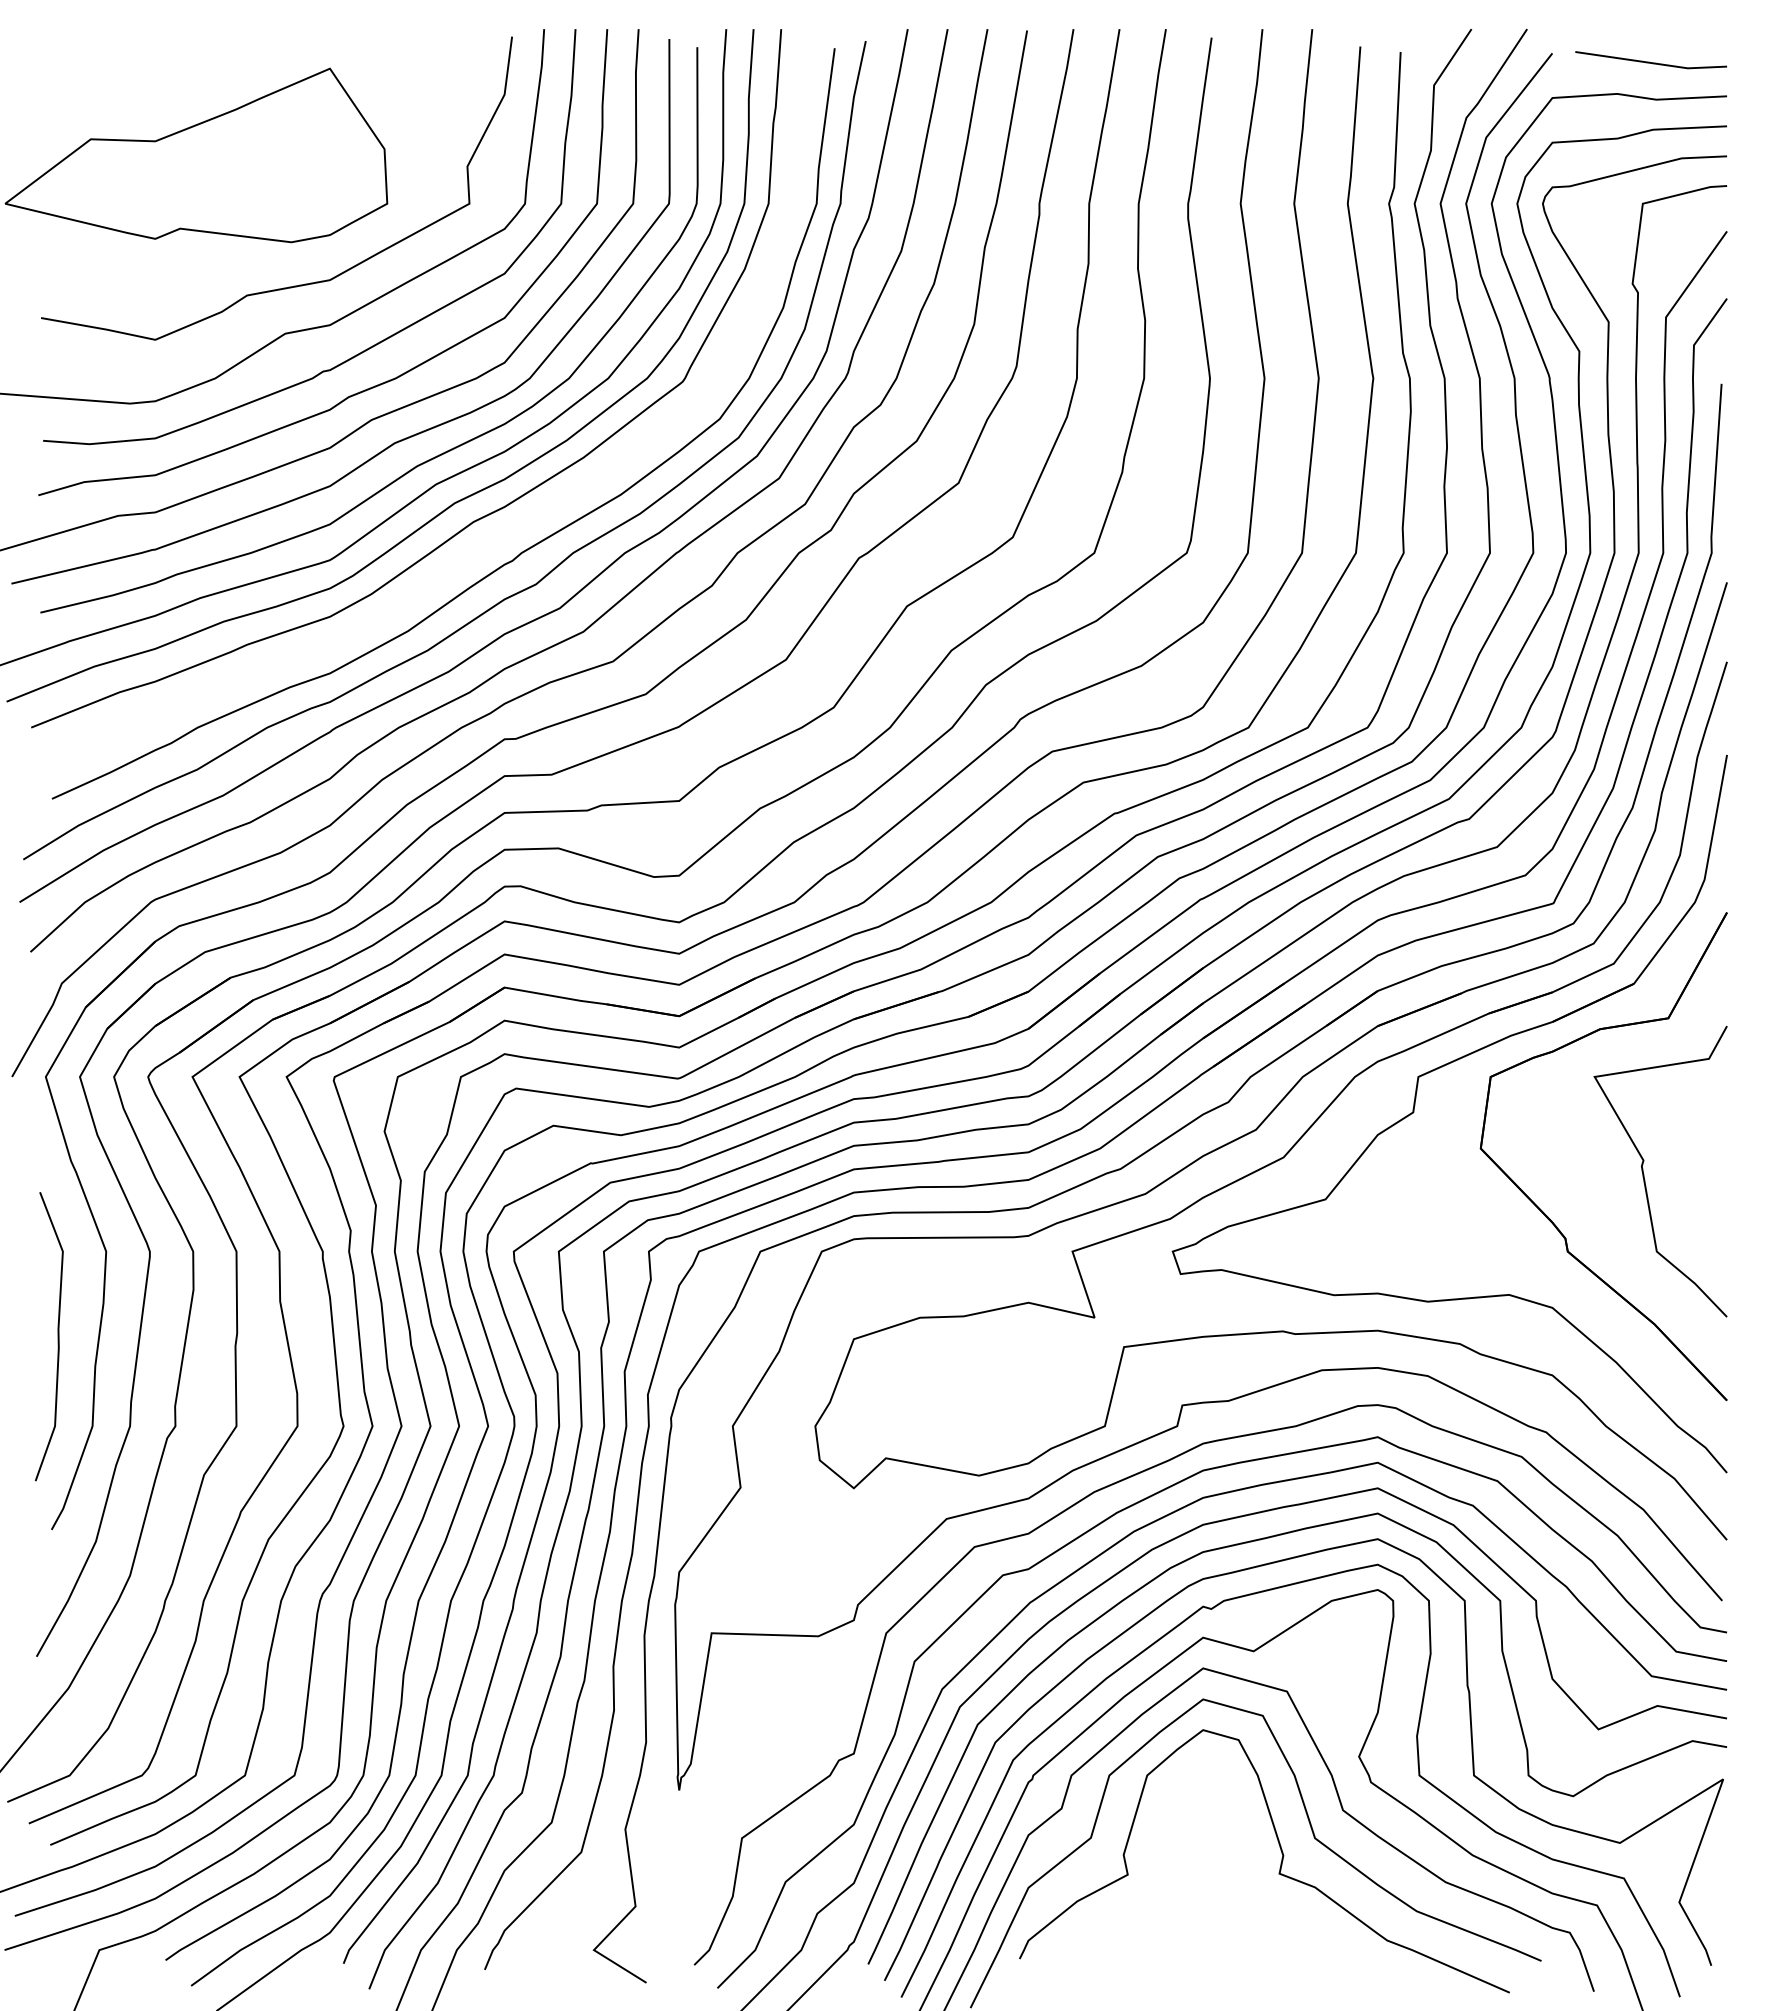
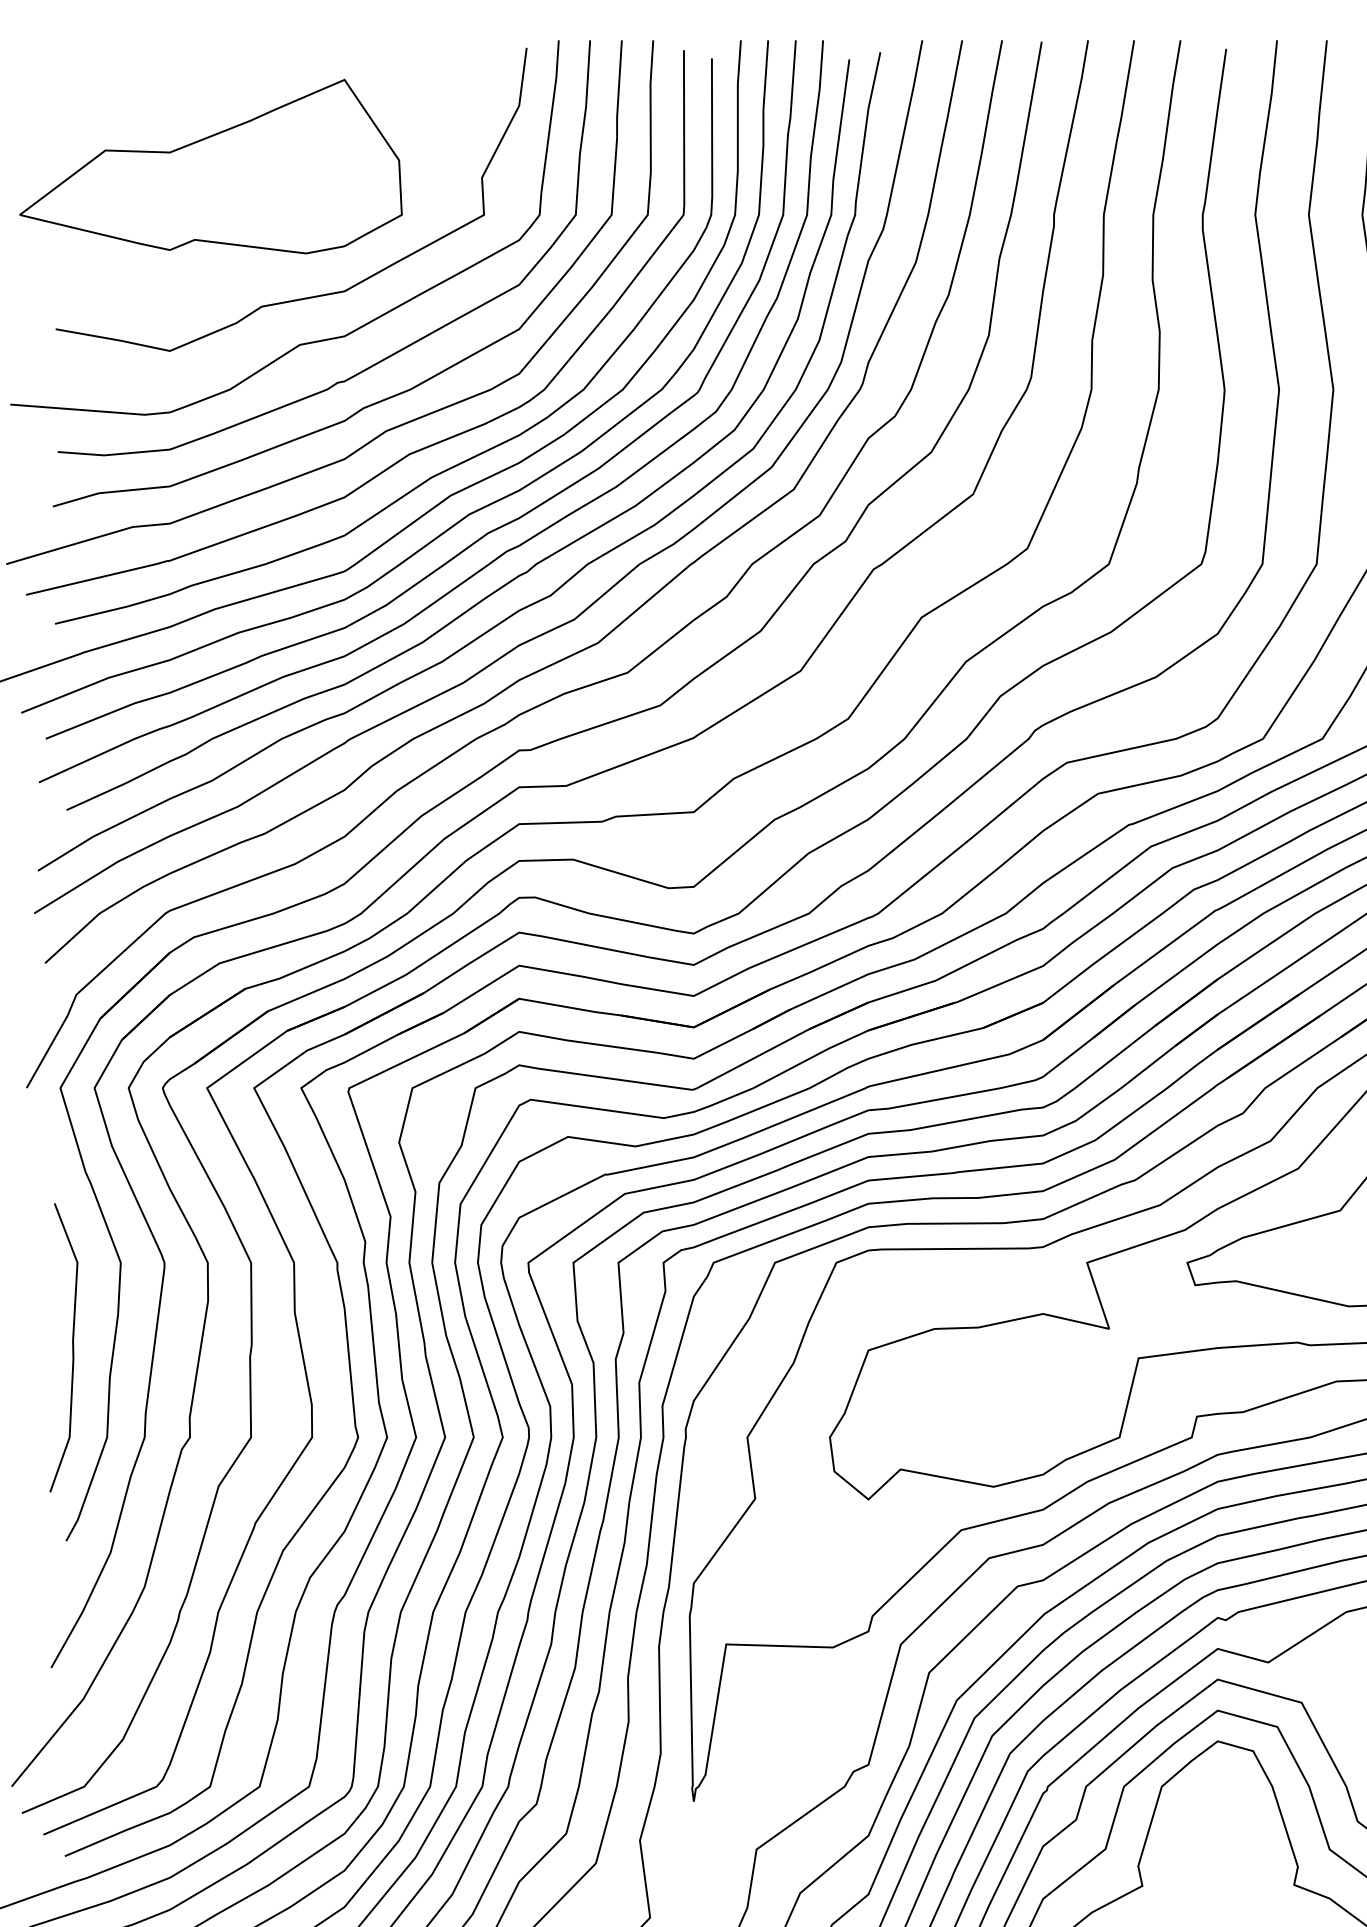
curve: (491, 539) -> (506, 550), added

